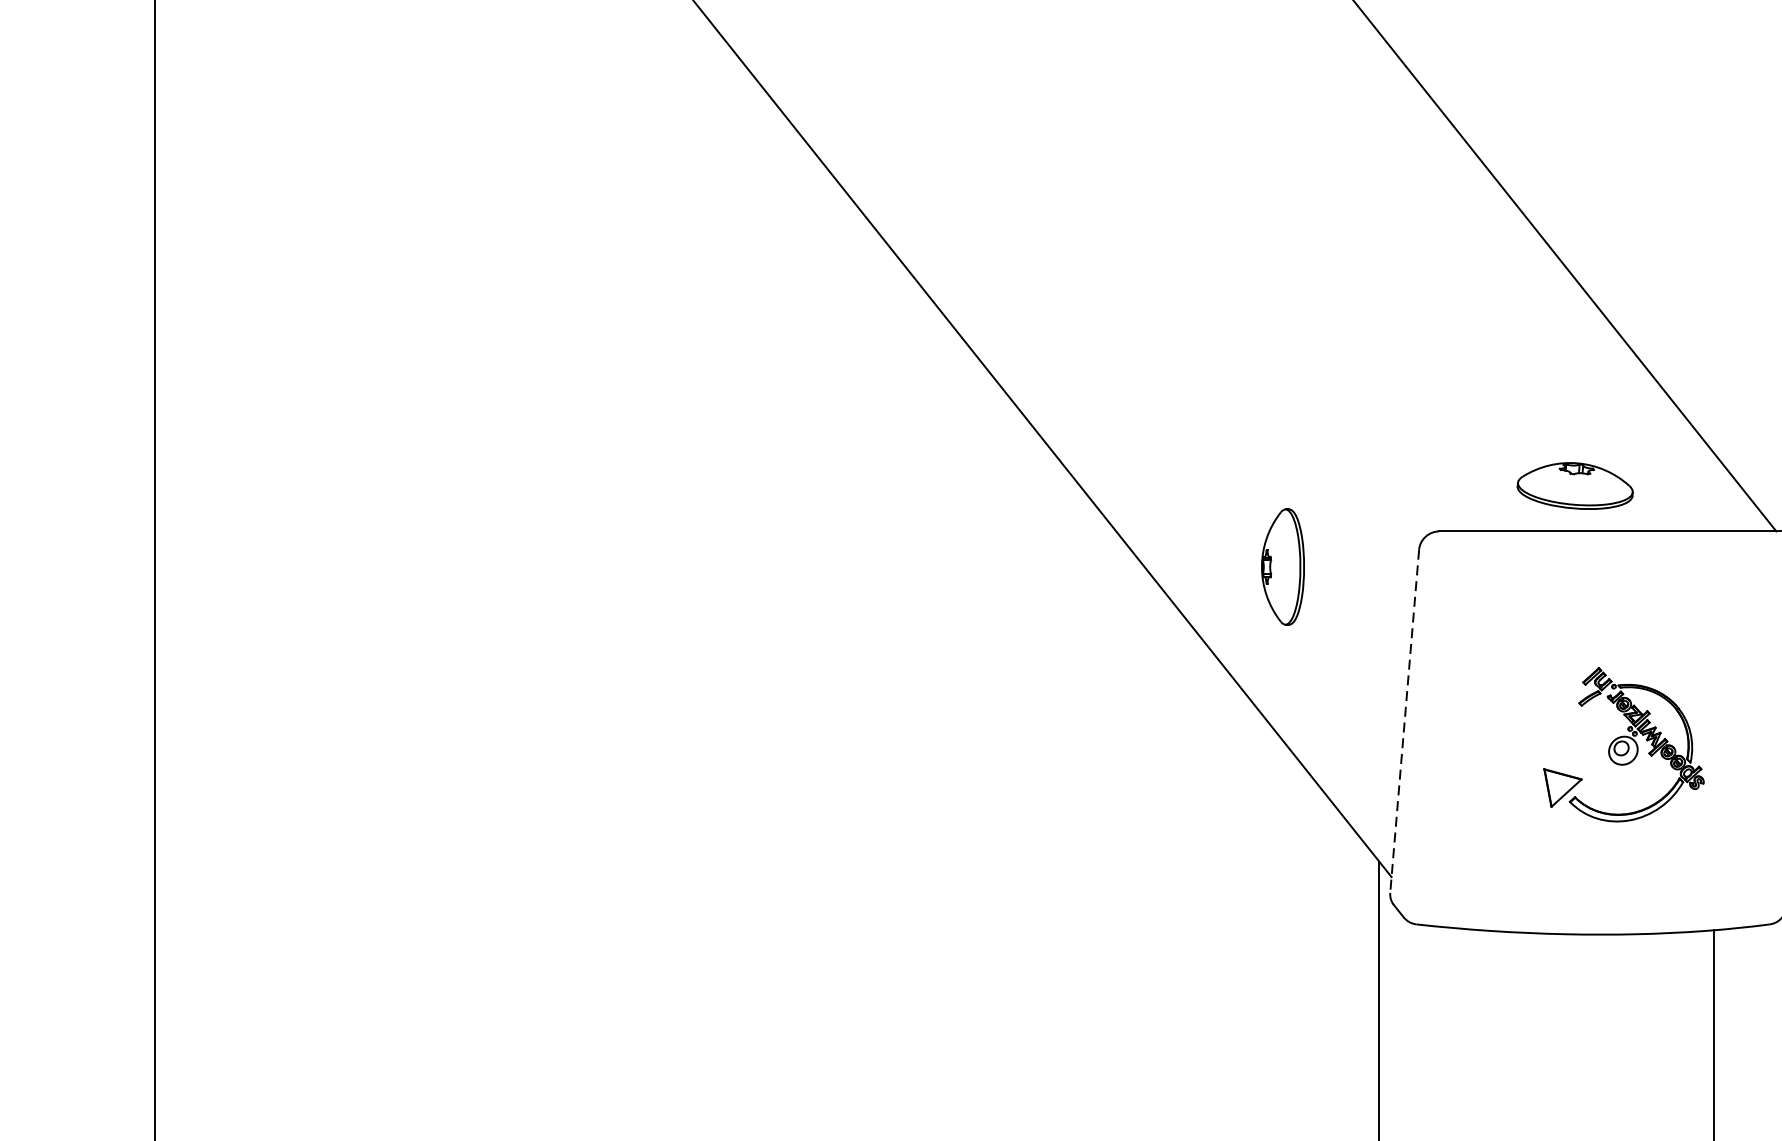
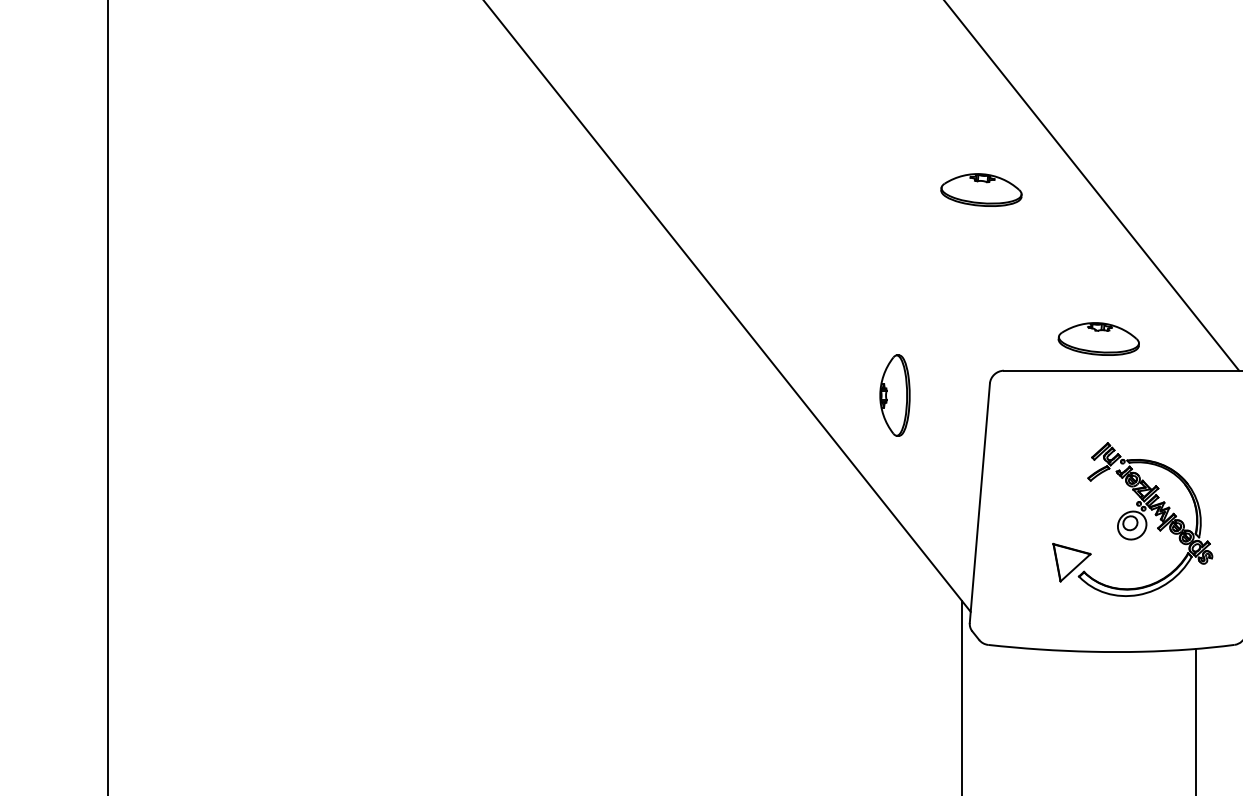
part: (1407, 271) -> (981, 189), added
line: (1404, 721) -> (979, 503), dashed -> solid
part: (1623, 744) -> (1132, 519), size x1.43

